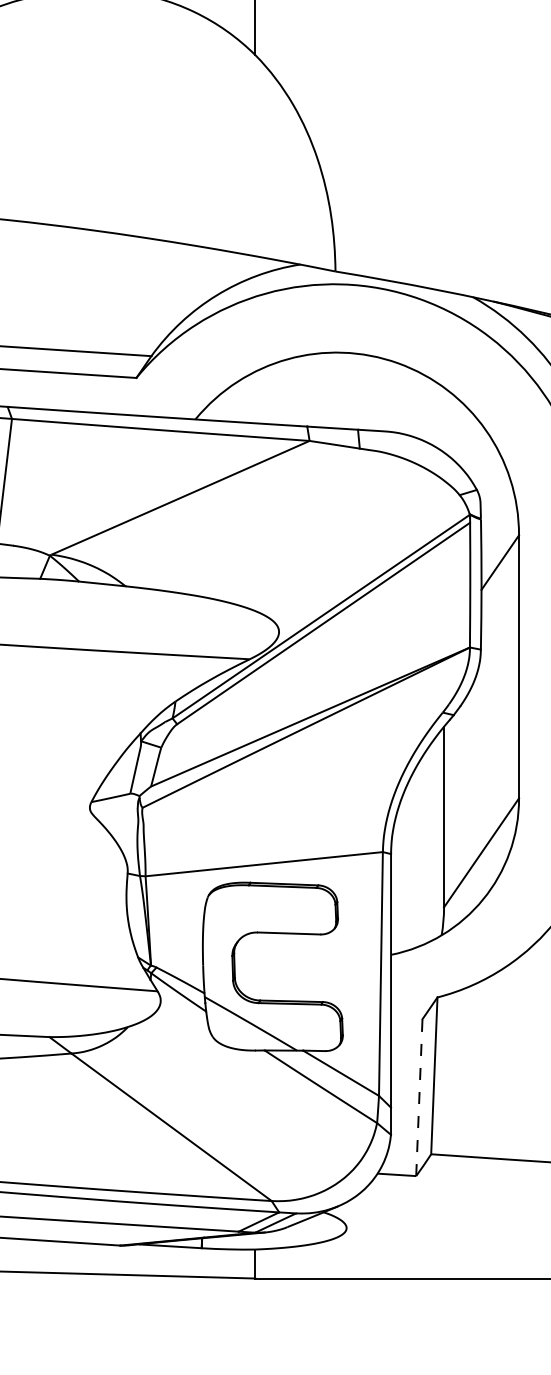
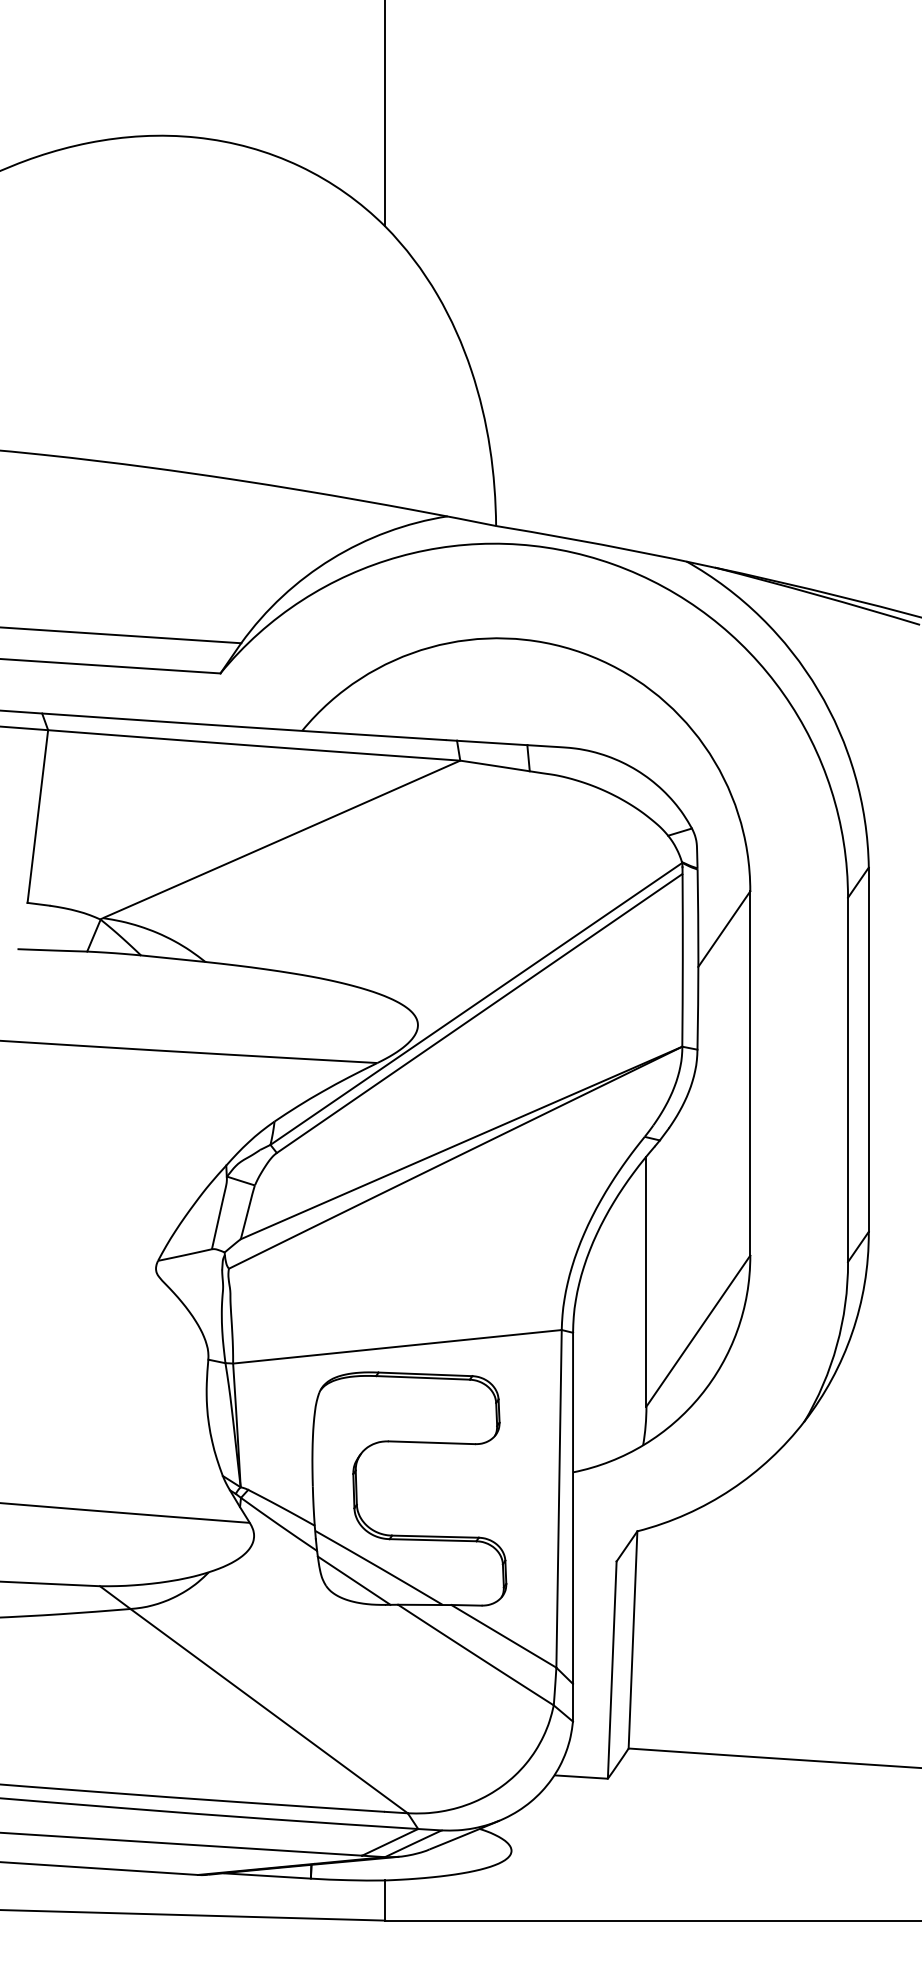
line: (232, 1032) -> (353, 1580), added
line: (419, 1097) -> (612, 1670), dashed -> solid

